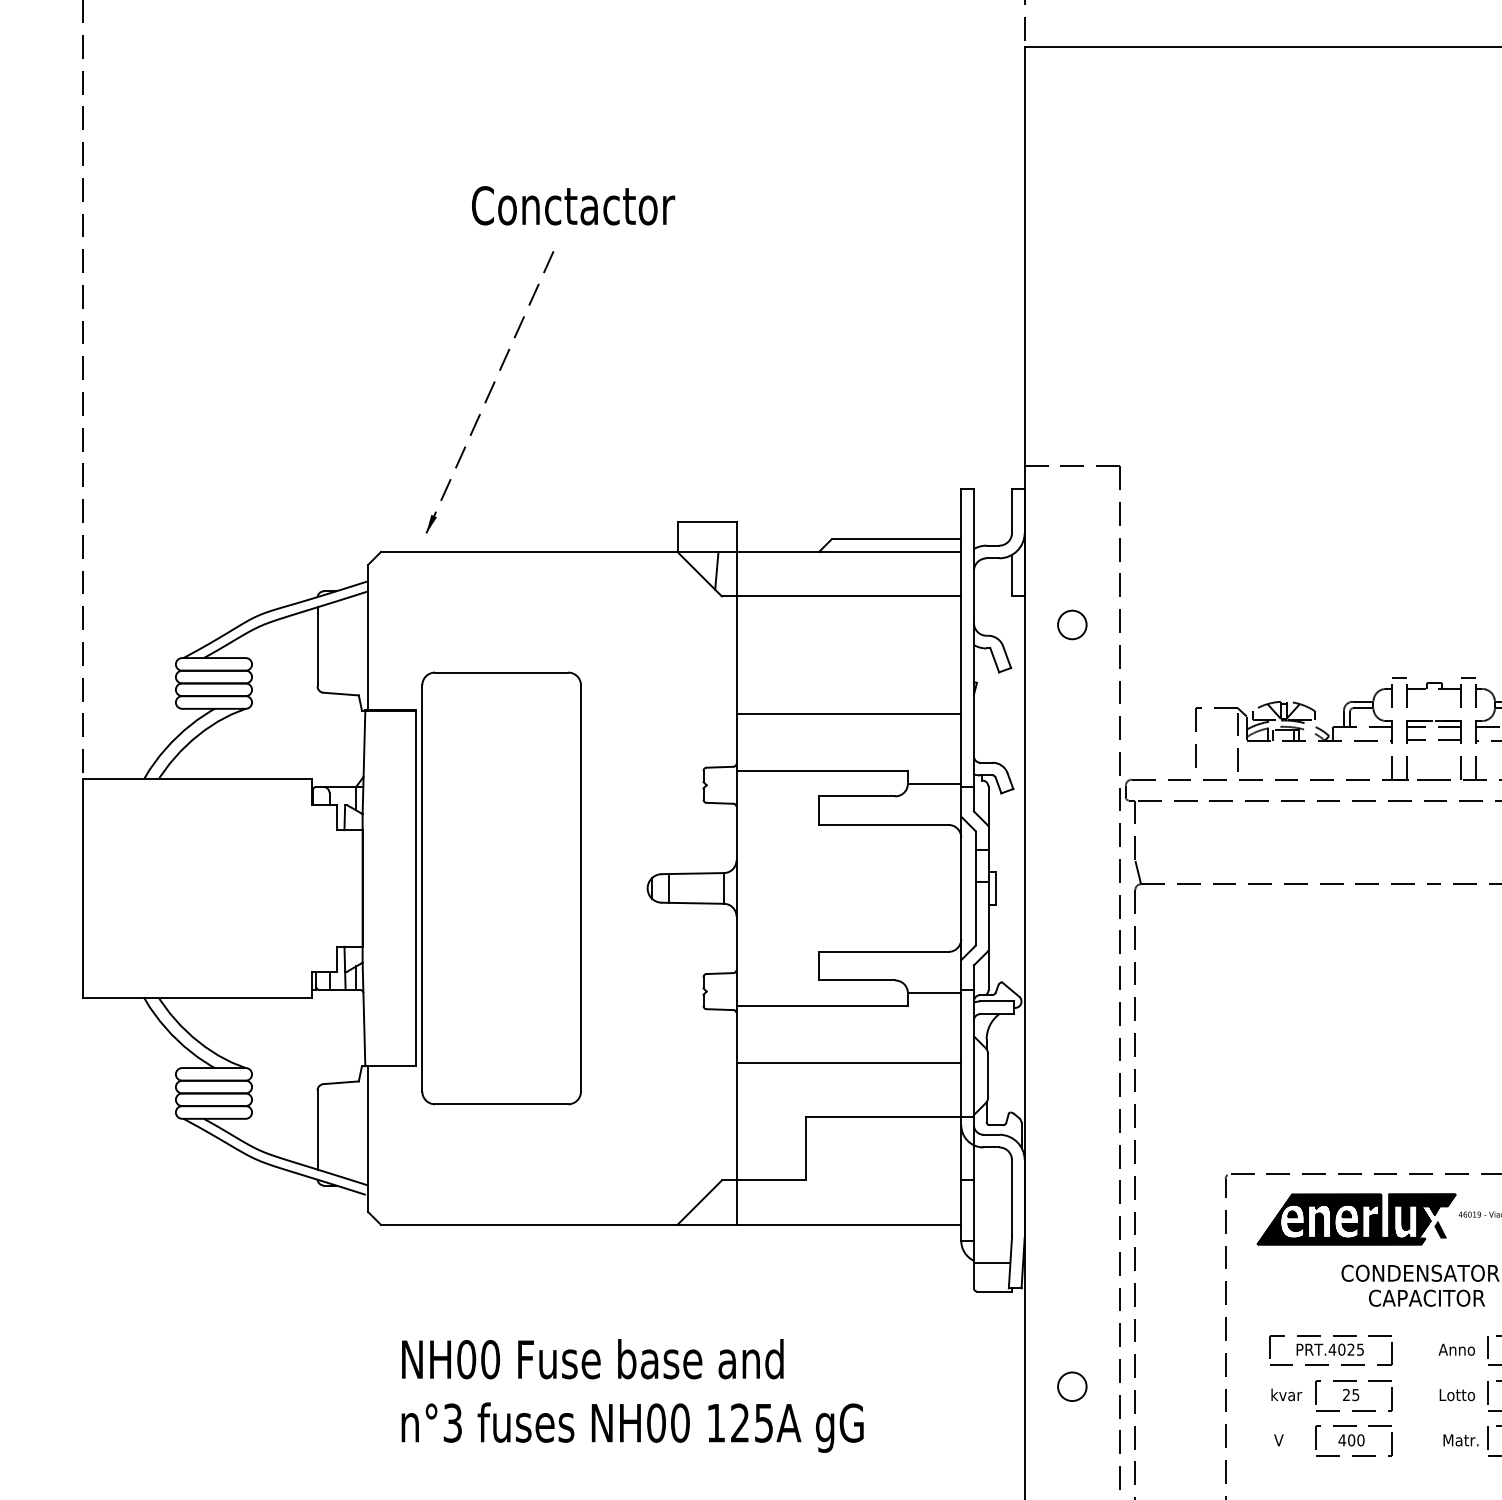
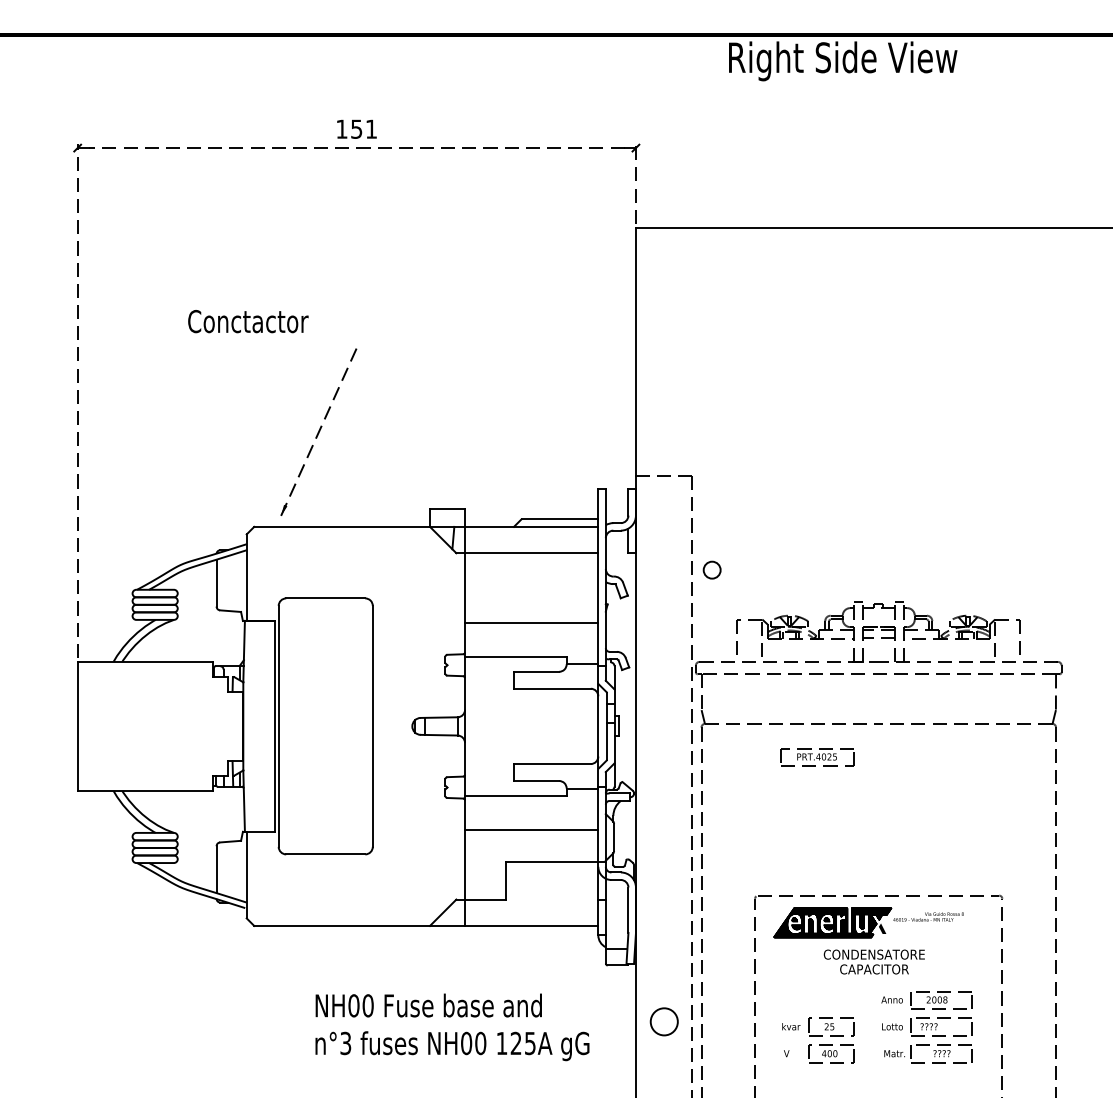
text: (573, 205) -> (248, 321), moved
circle: (1071, 623) -> (711, 569), moved
part: (1330, 1350) -> (817, 757), moved
circle: (1071, 1386) -> (663, 1021), size x1.6
text: (632, 1396) -> (452, 1027), moved

